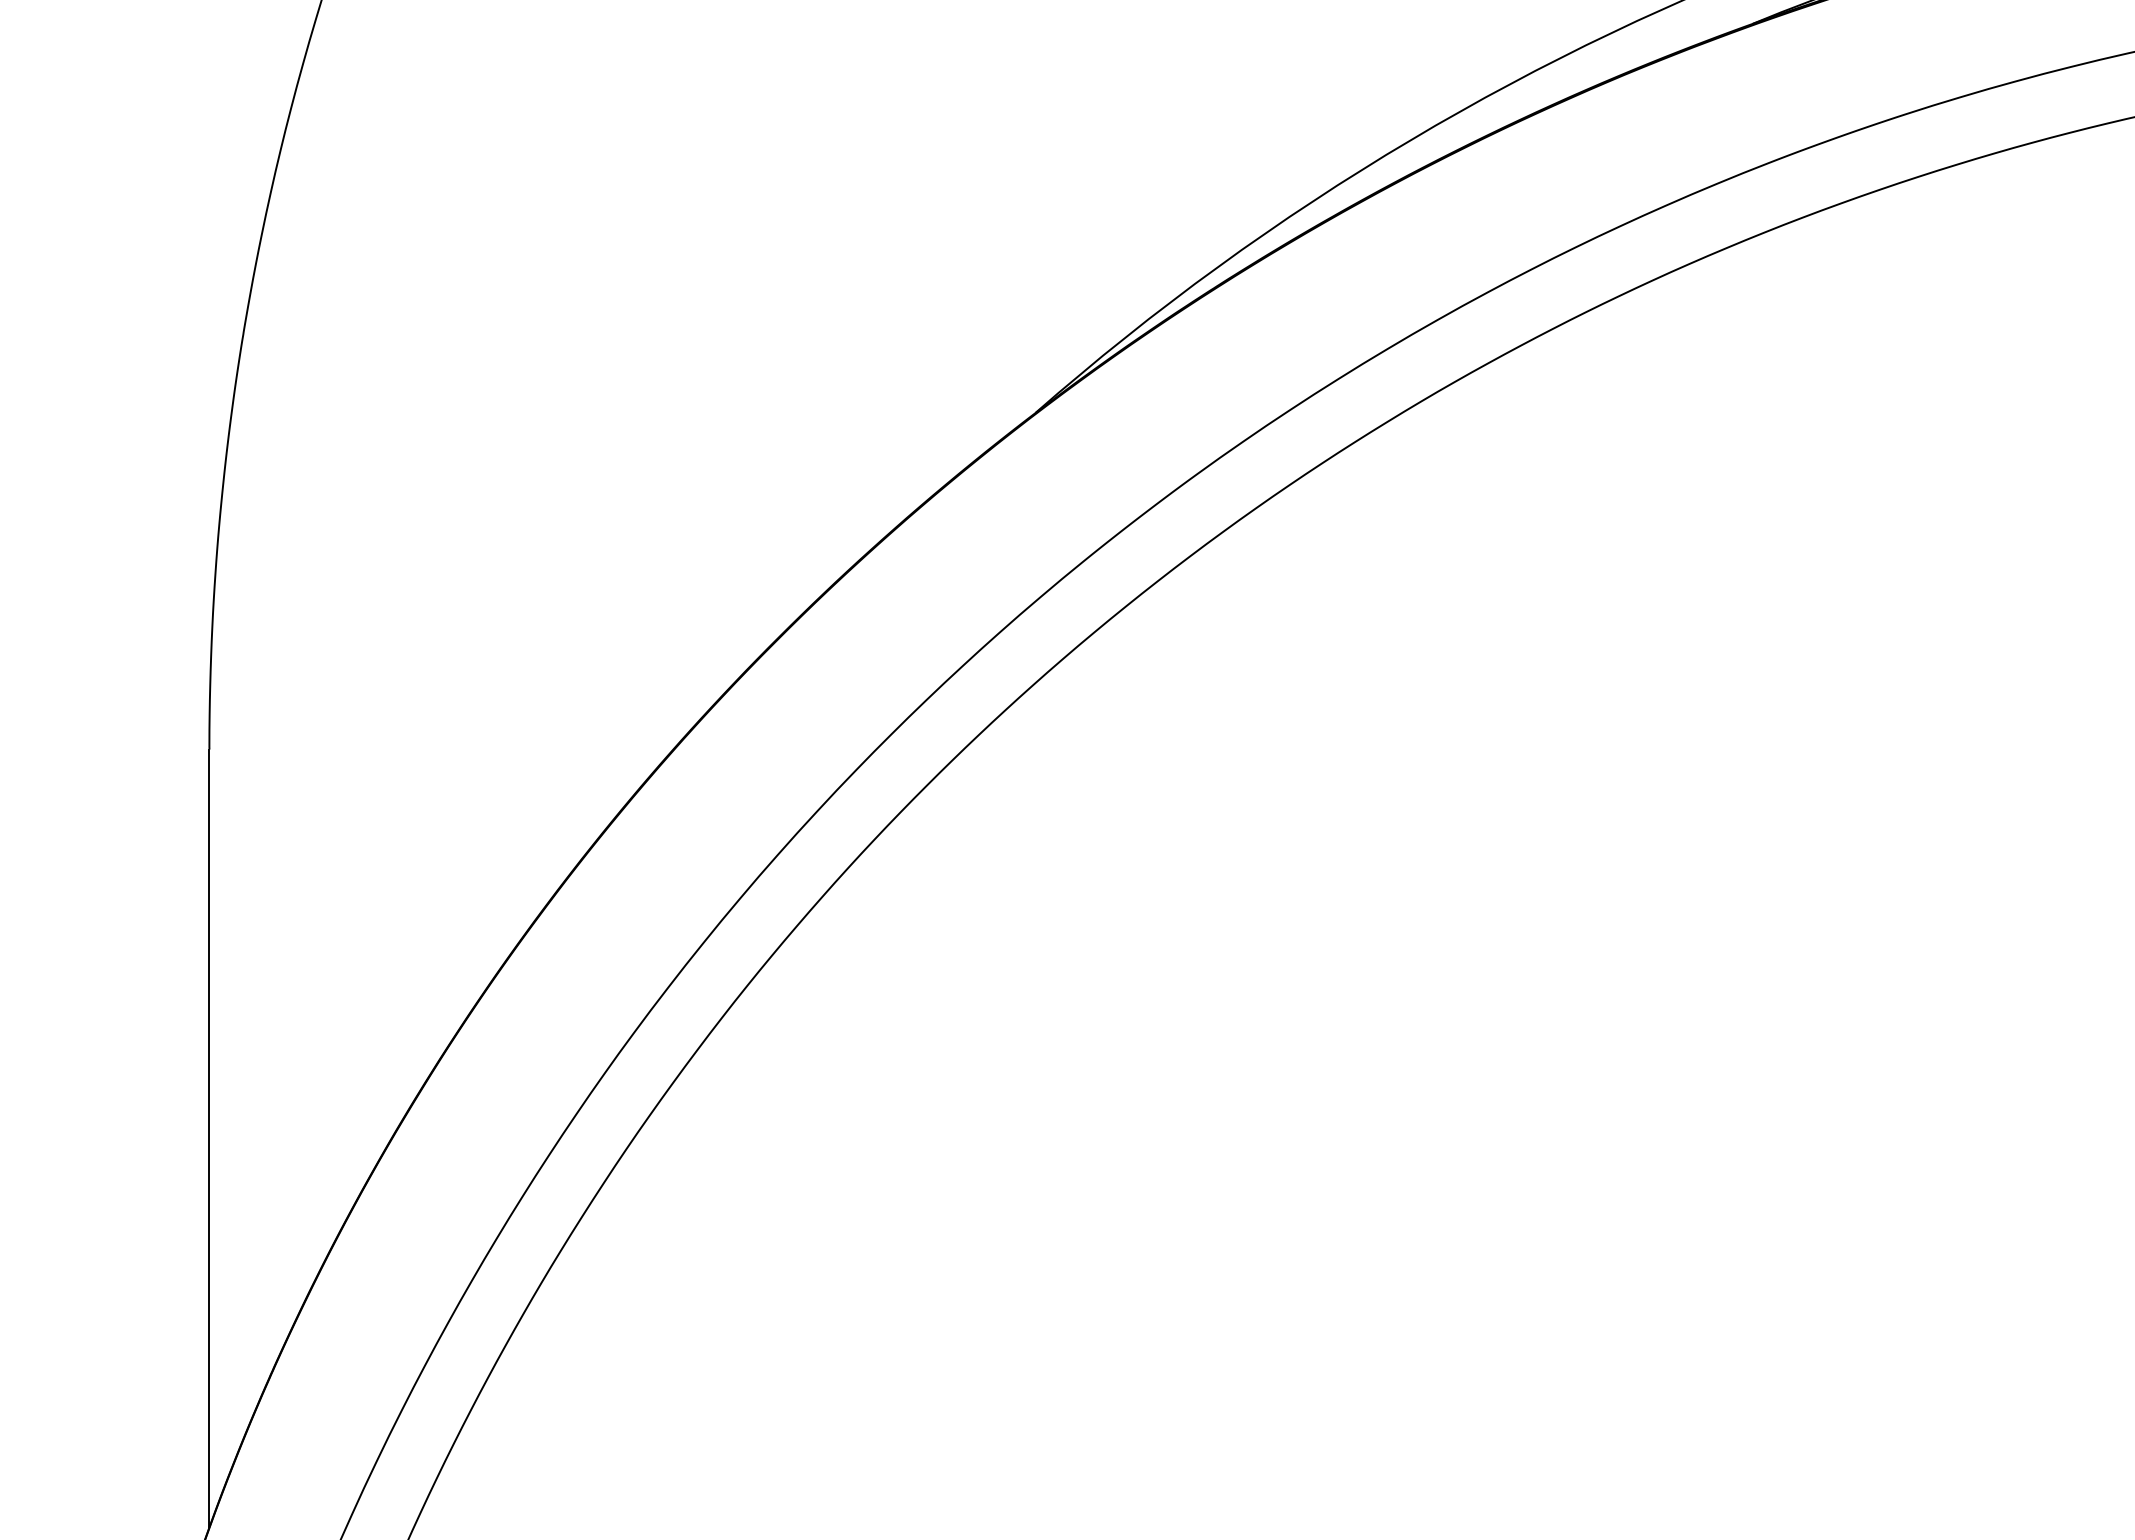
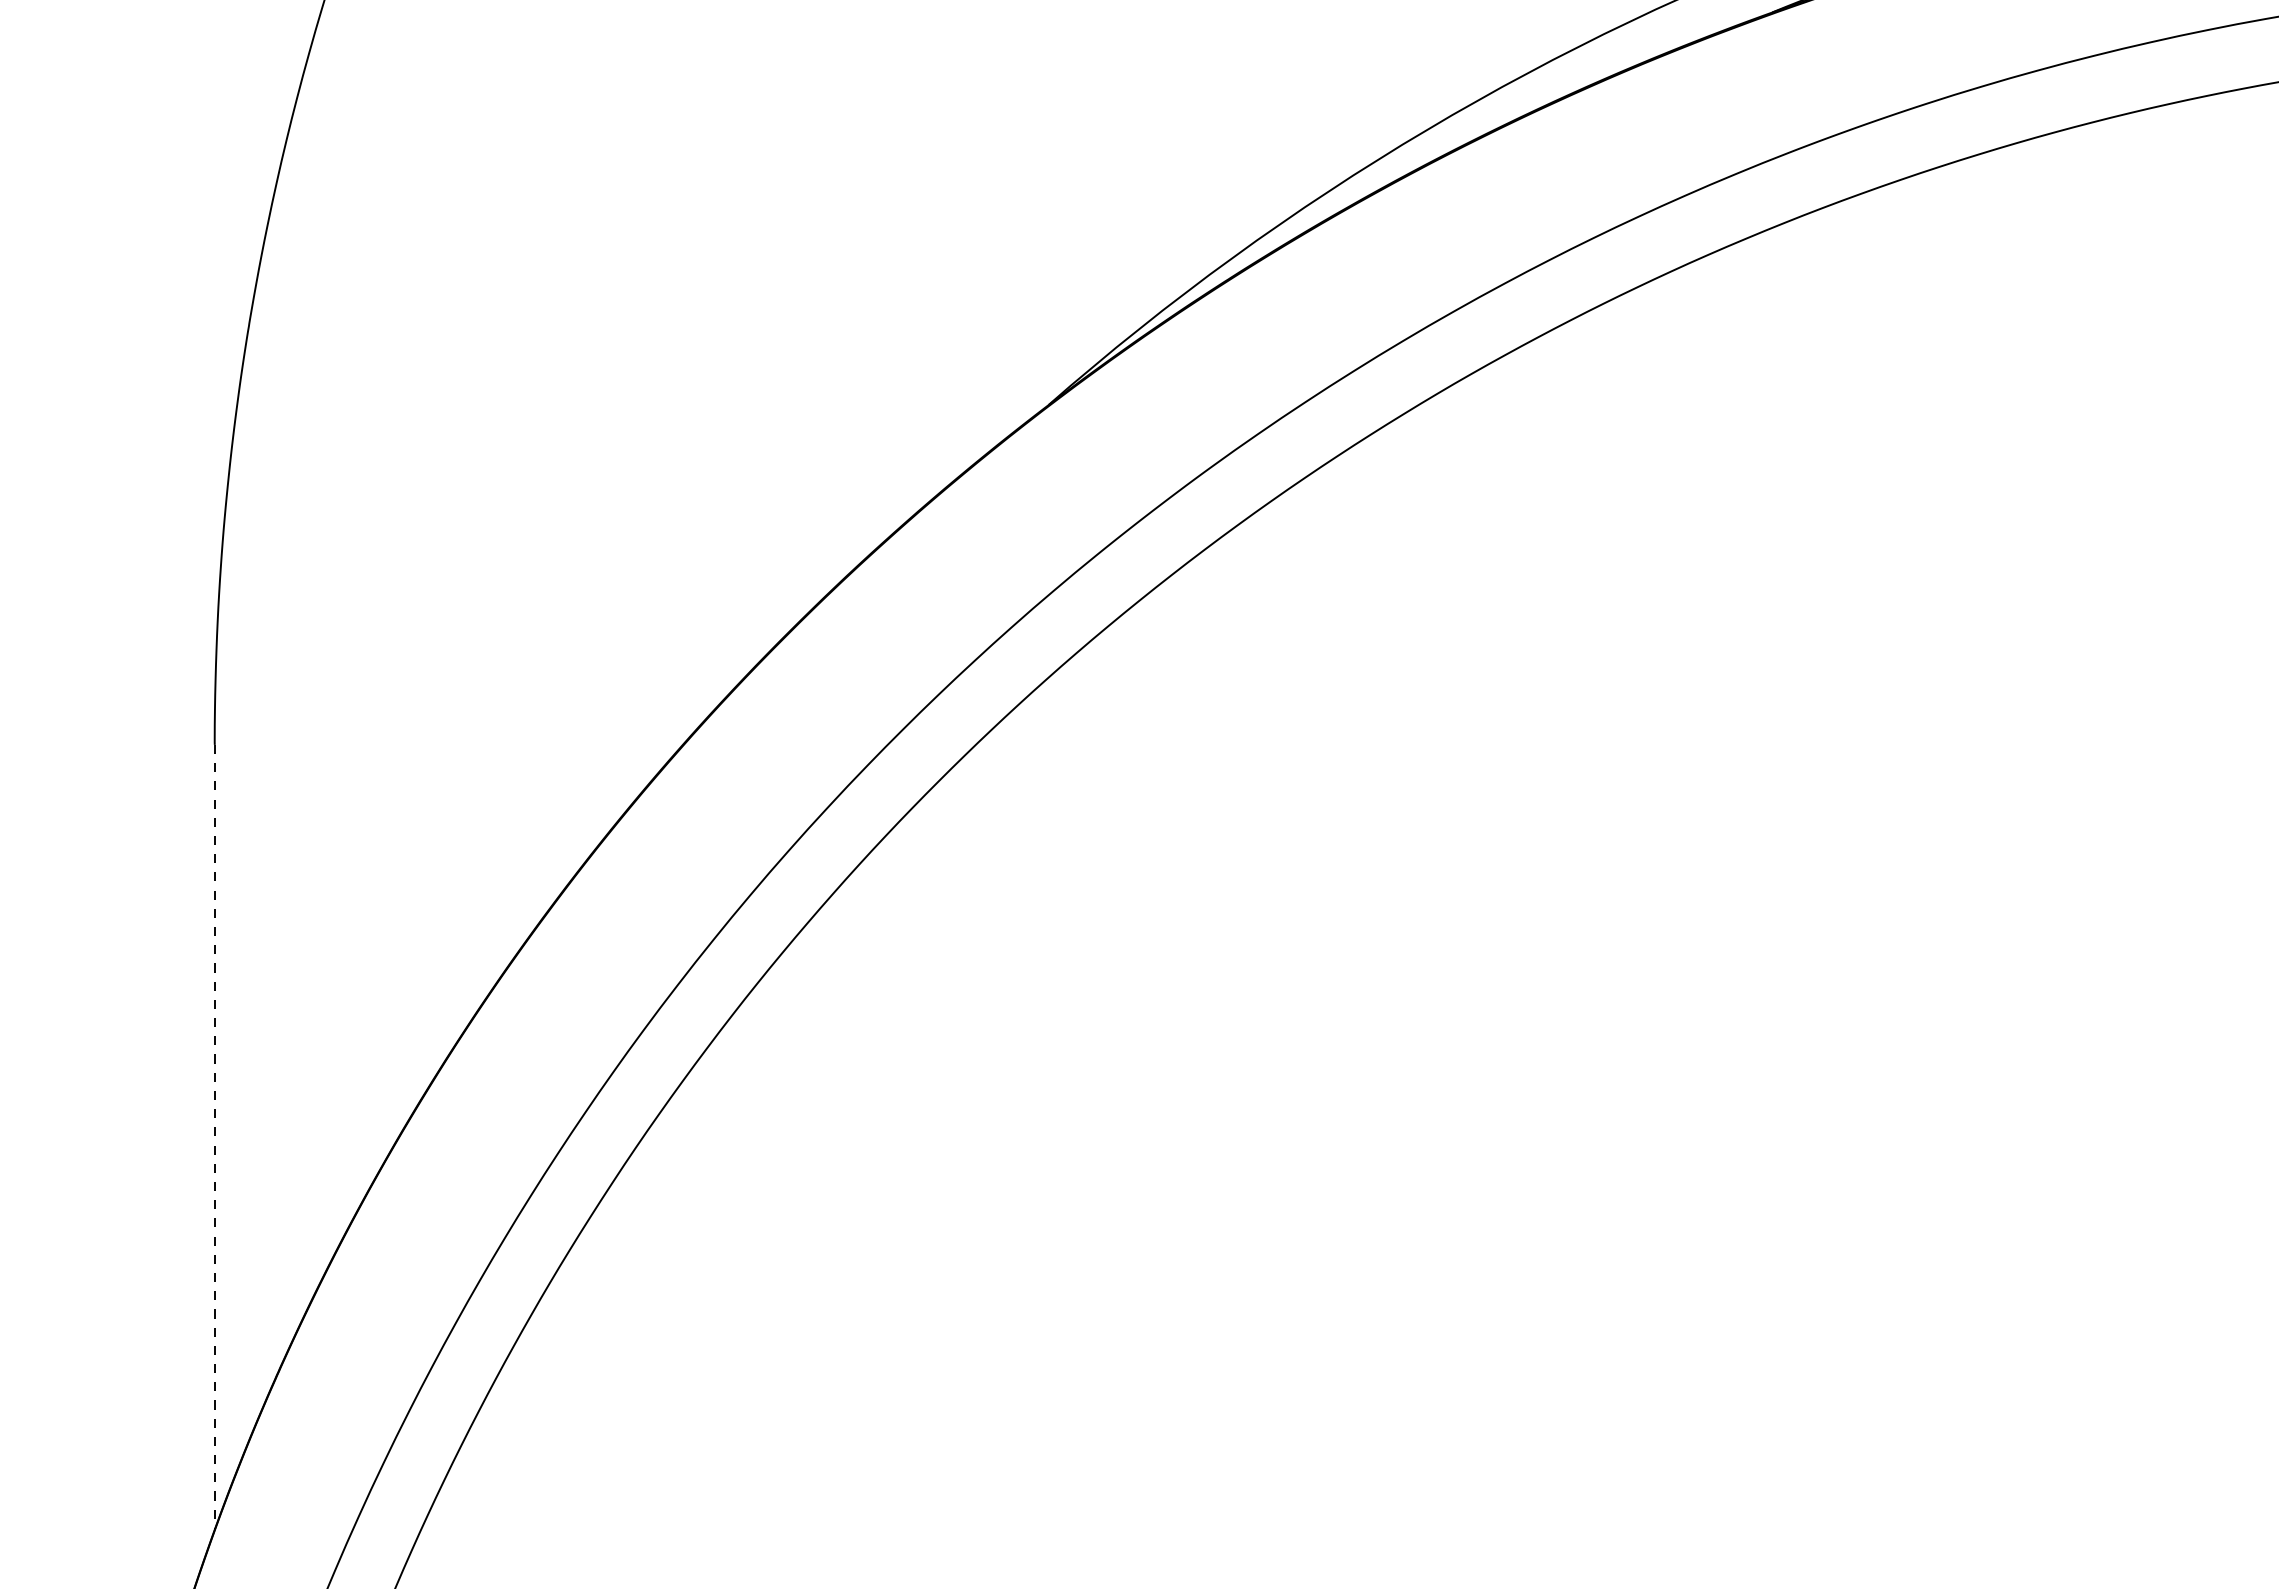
line: (209, 1138) -> (214, 1137), solid -> dashed

